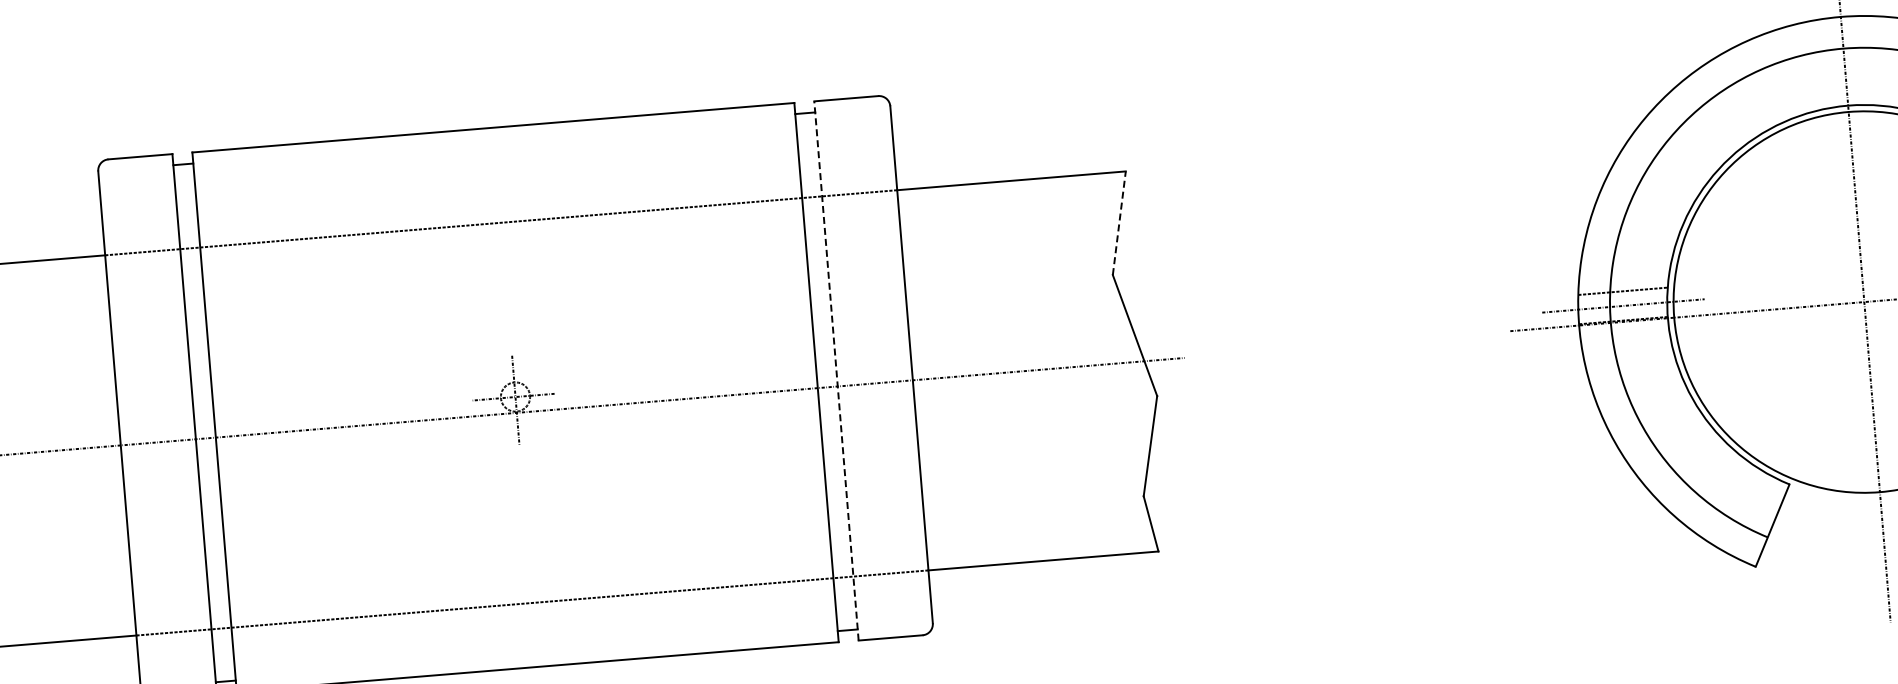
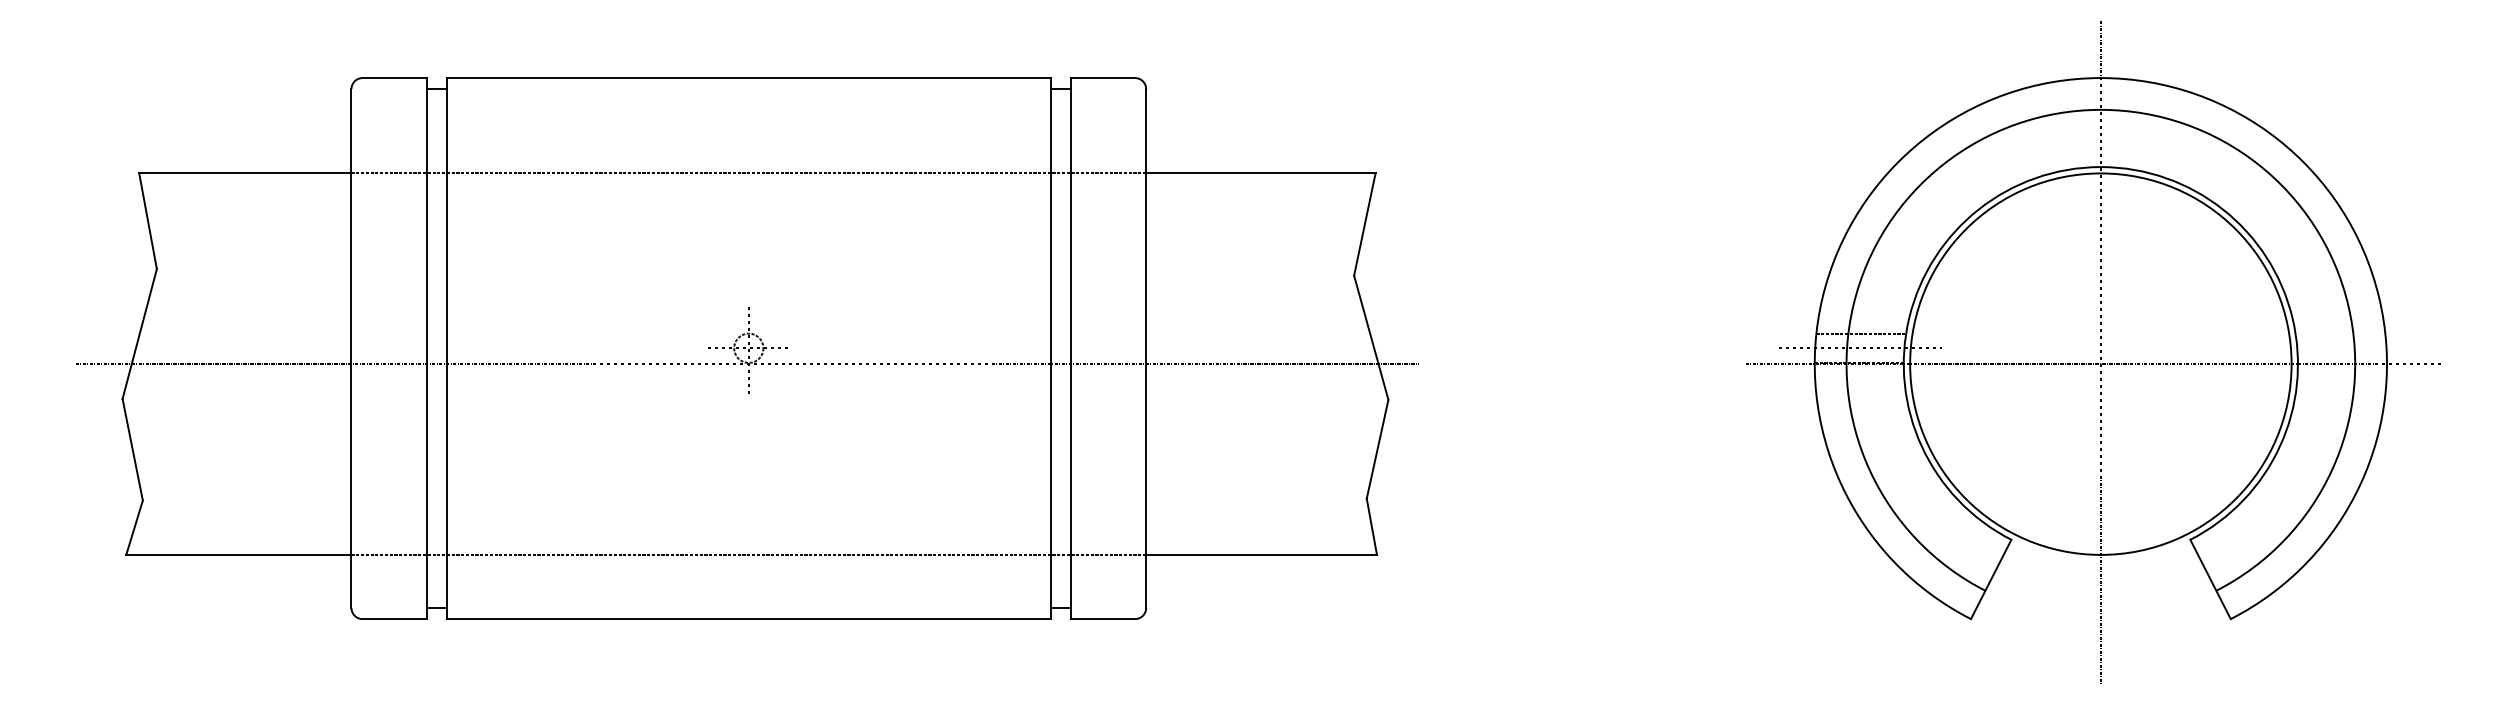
line: (1118, 223) -> (1364, 224), dashed -> solid
line: (836, 370) -> (1070, 348), dashed -> solid

